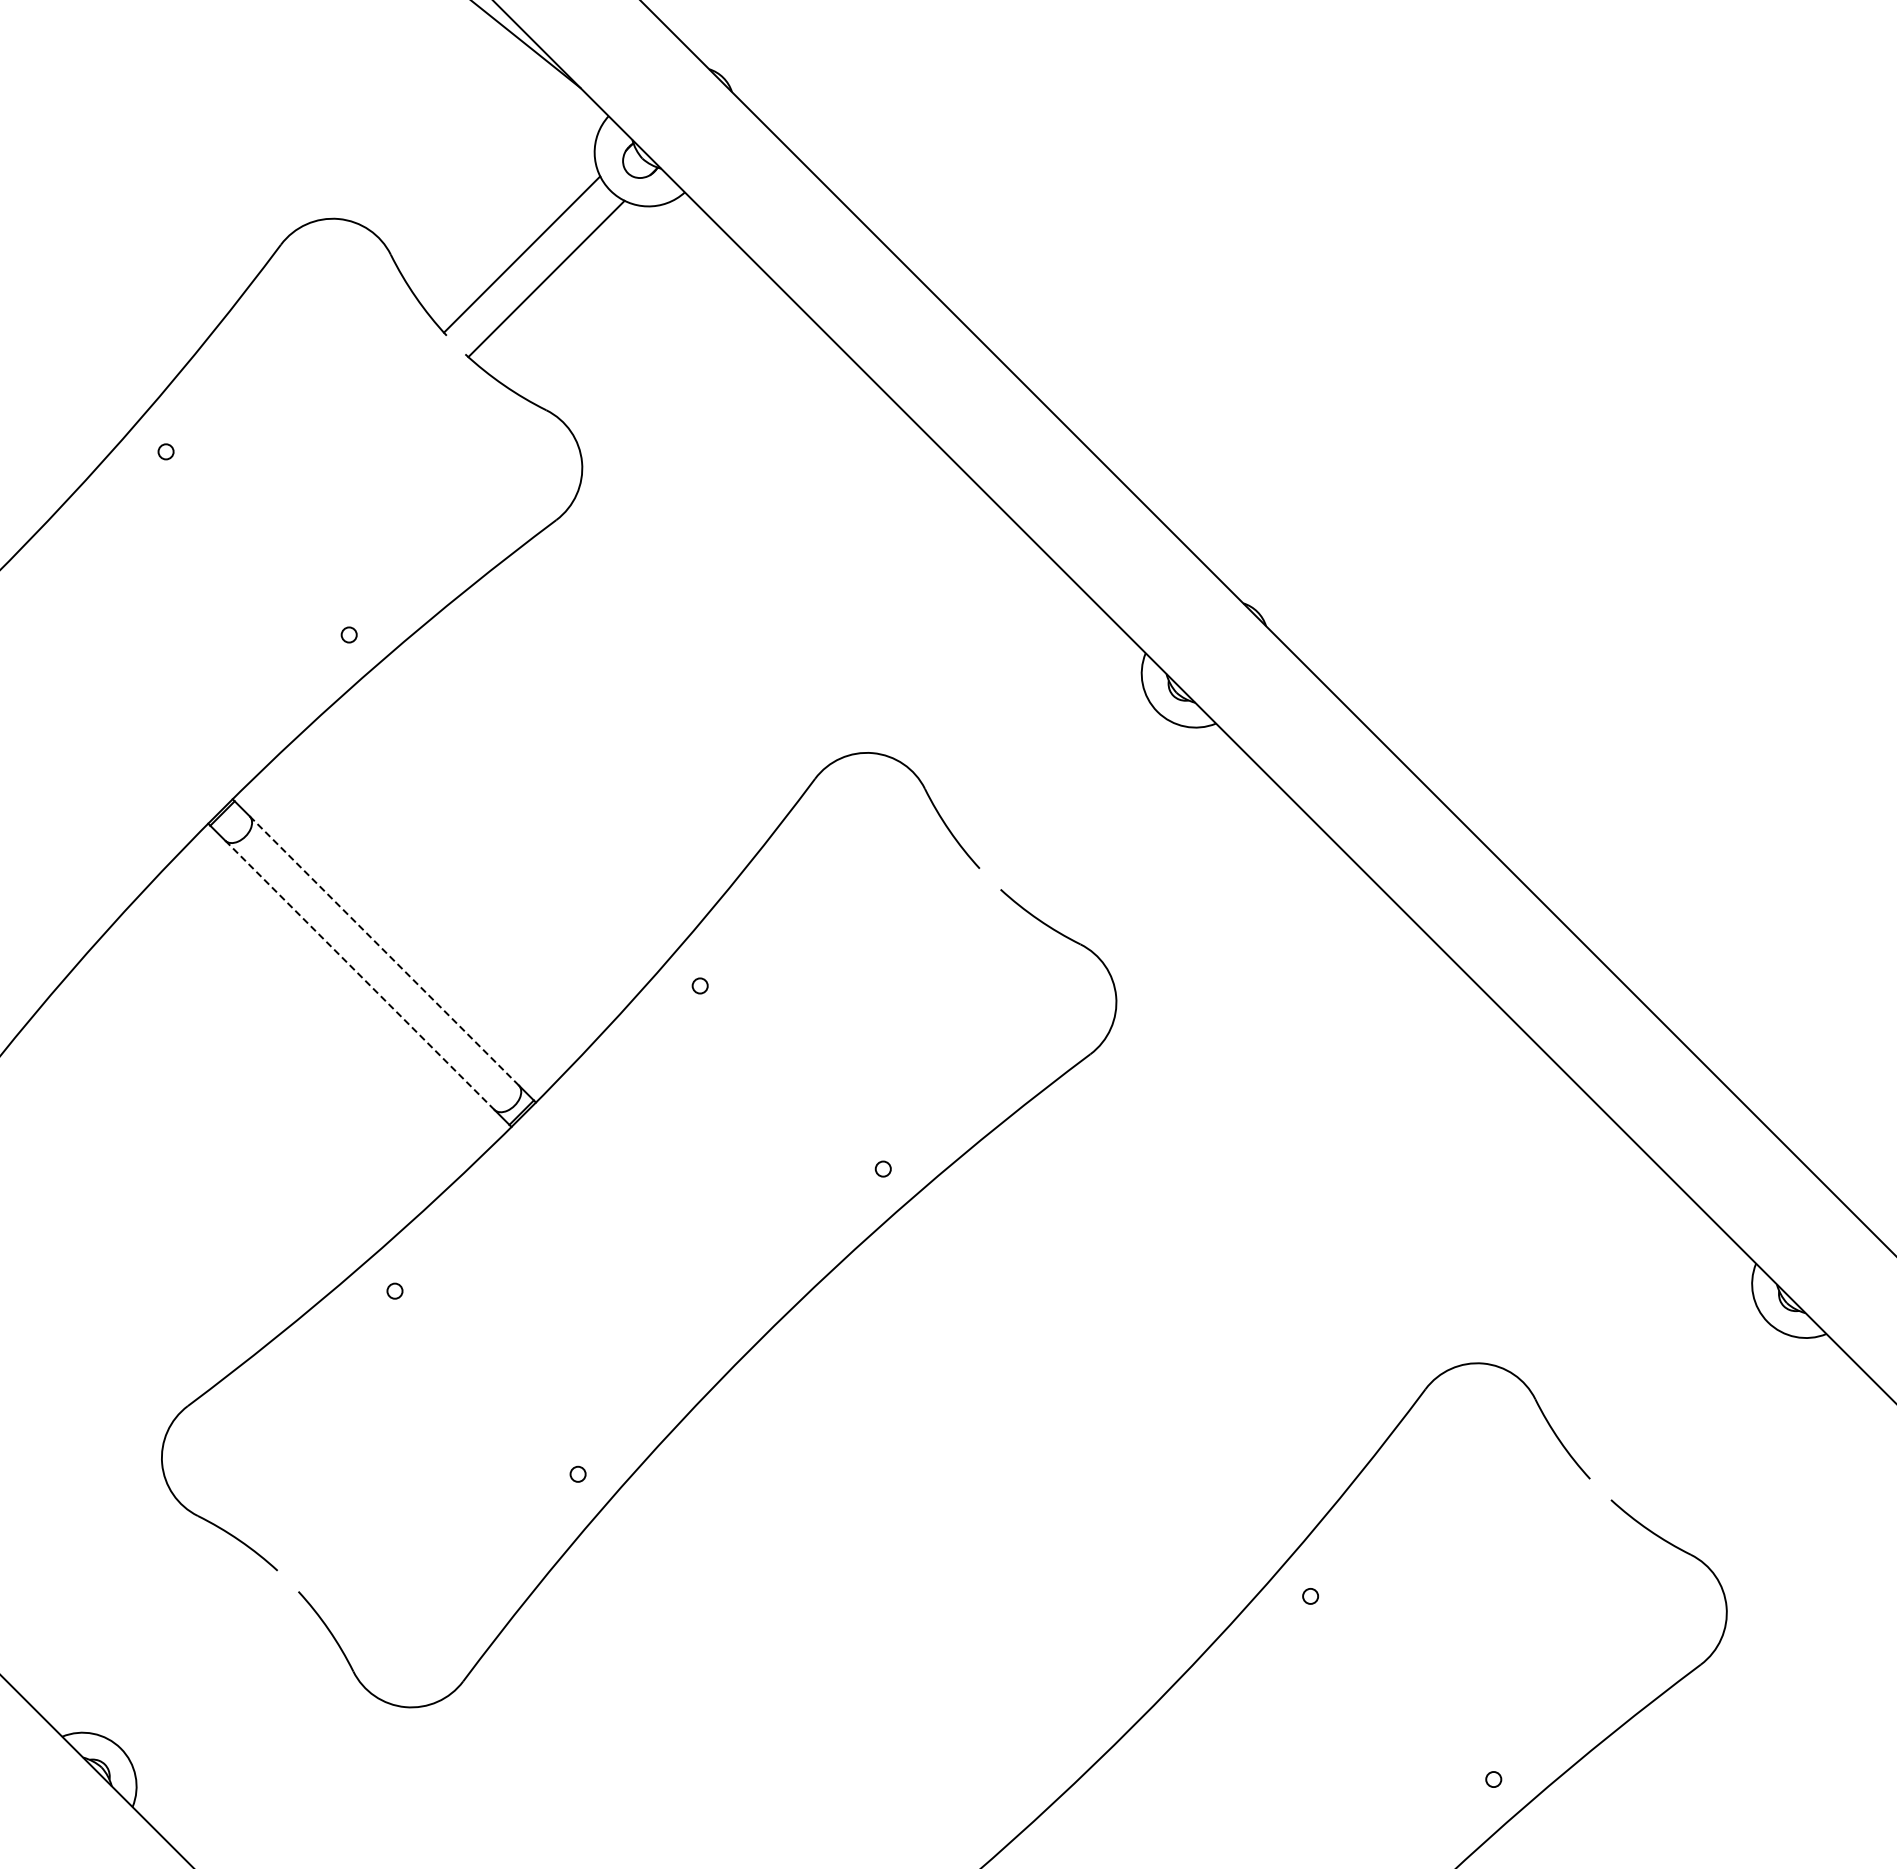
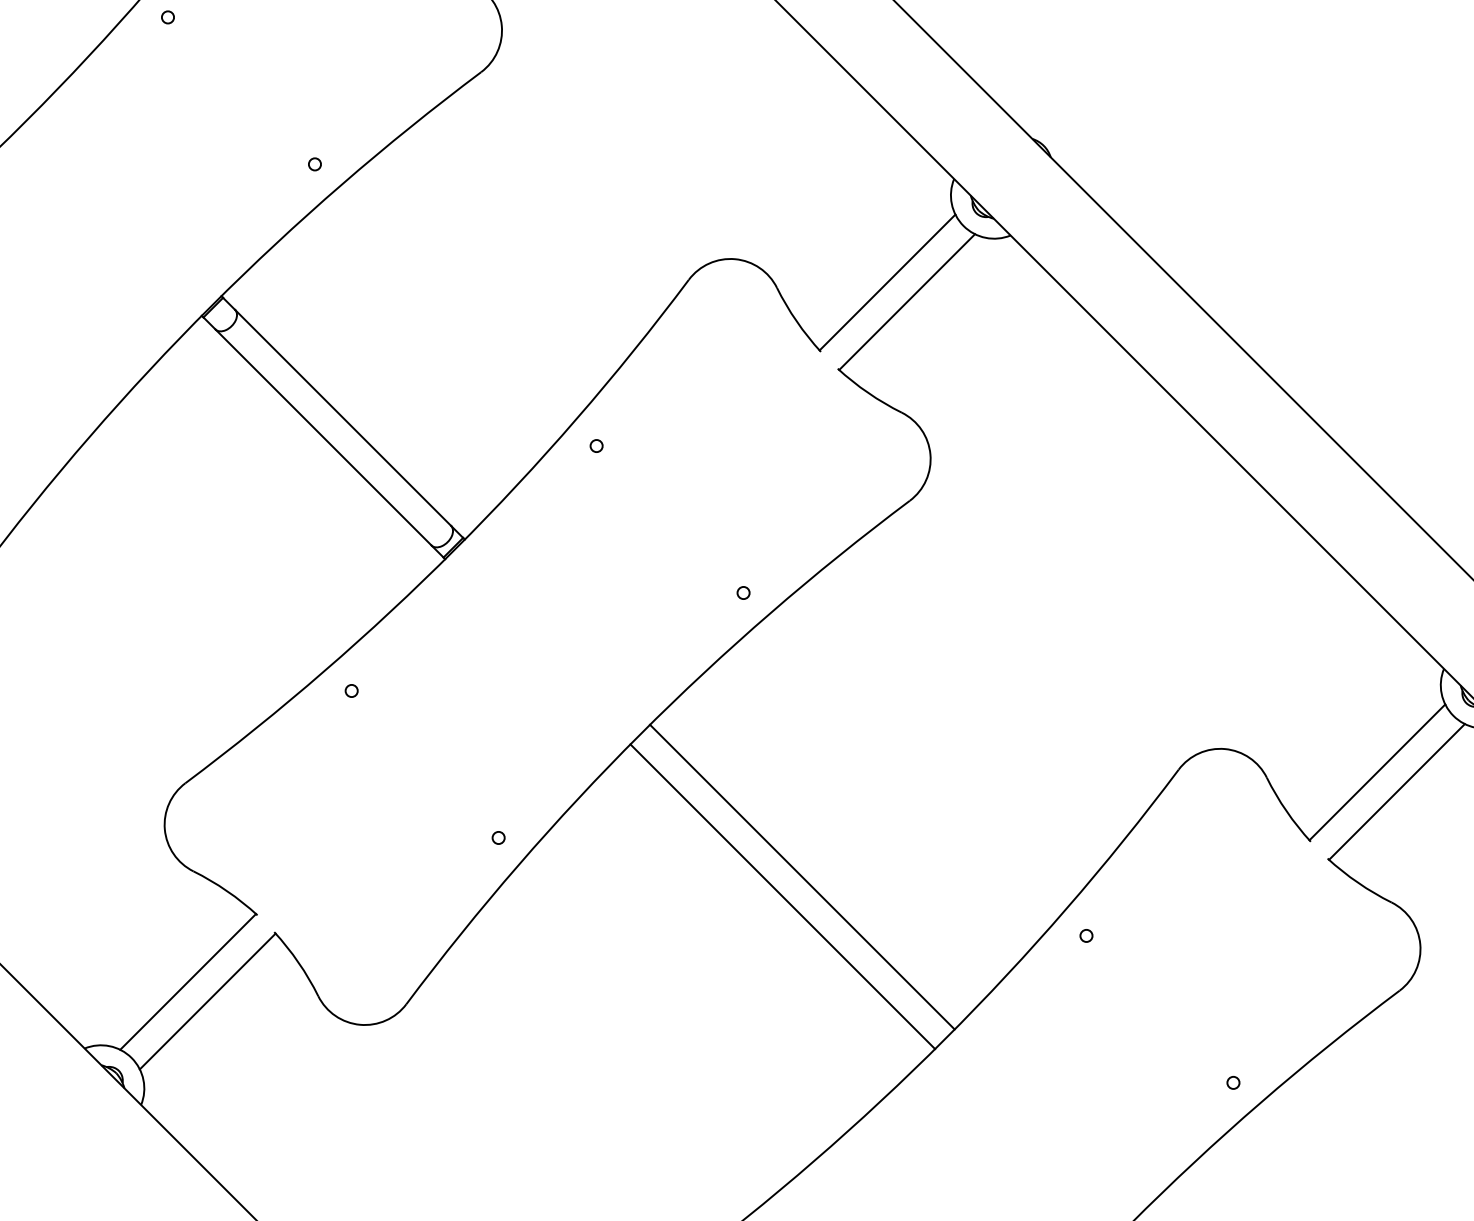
line: (1062, 781) -> (887, 281), added
line: (1086, 806) -> (906, 302), added
line: (384, 951) -> (343, 418), dashed -> solid
line: (360, 975) -> (324, 437), dashed -> solid
line: (1672, 1392) -> (1376, 772), added
line: (1697, 1416) -> (1396, 791), added
line: (956, 1523) -> (802, 877), added
line: (932, 1547) -> (783, 896), added
line: (190, 1653) -> (187, 981), added
line: (215, 1677) -> (207, 1001), added

